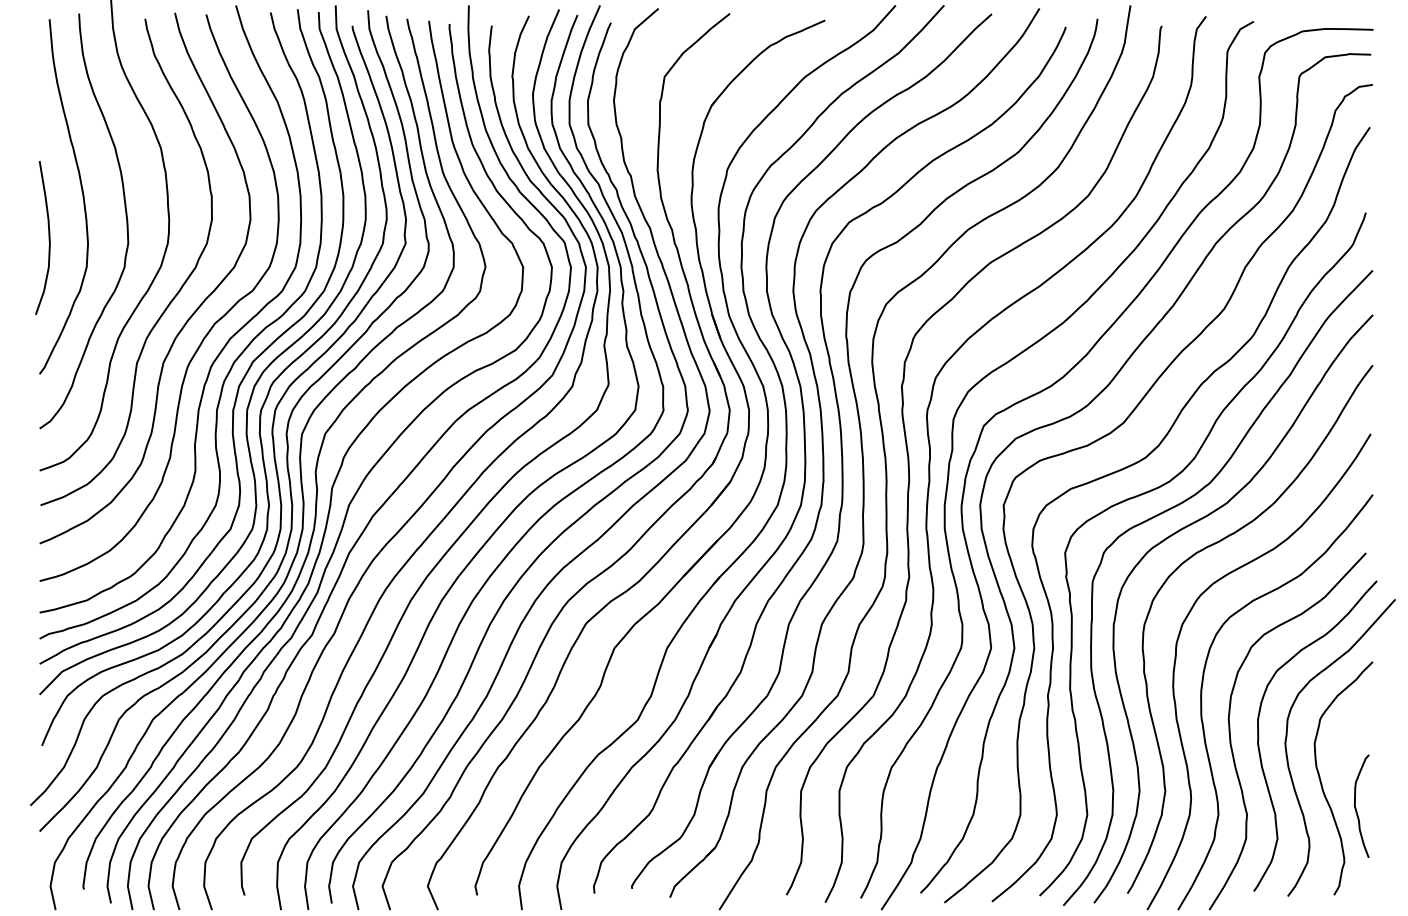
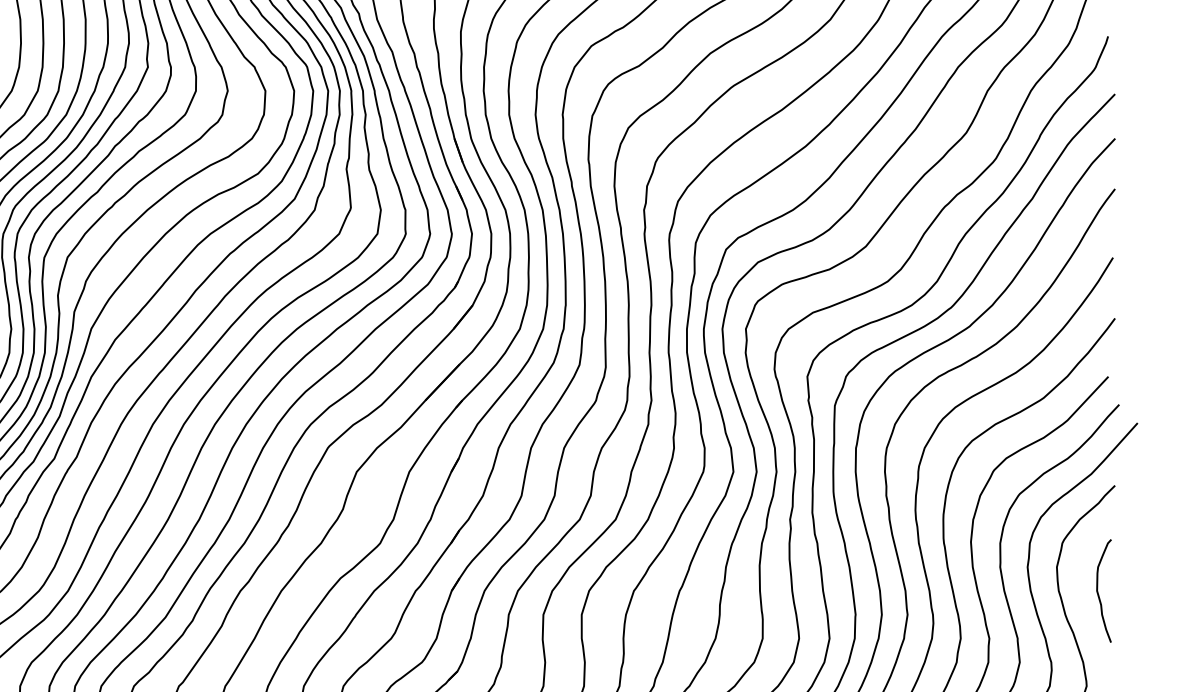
curve: (1356, 807) -> (1098, 592), moved

